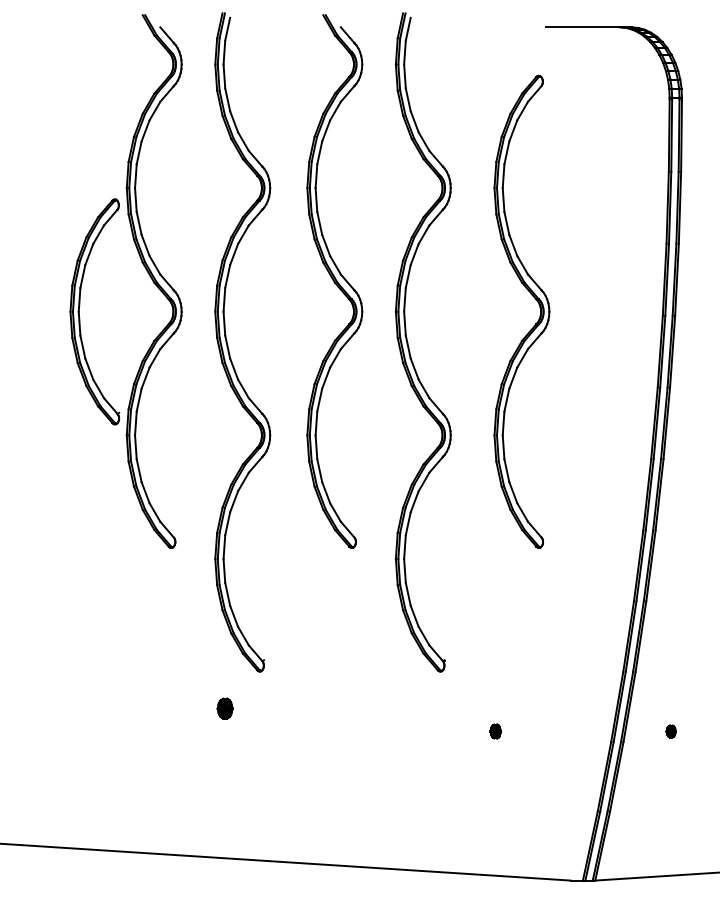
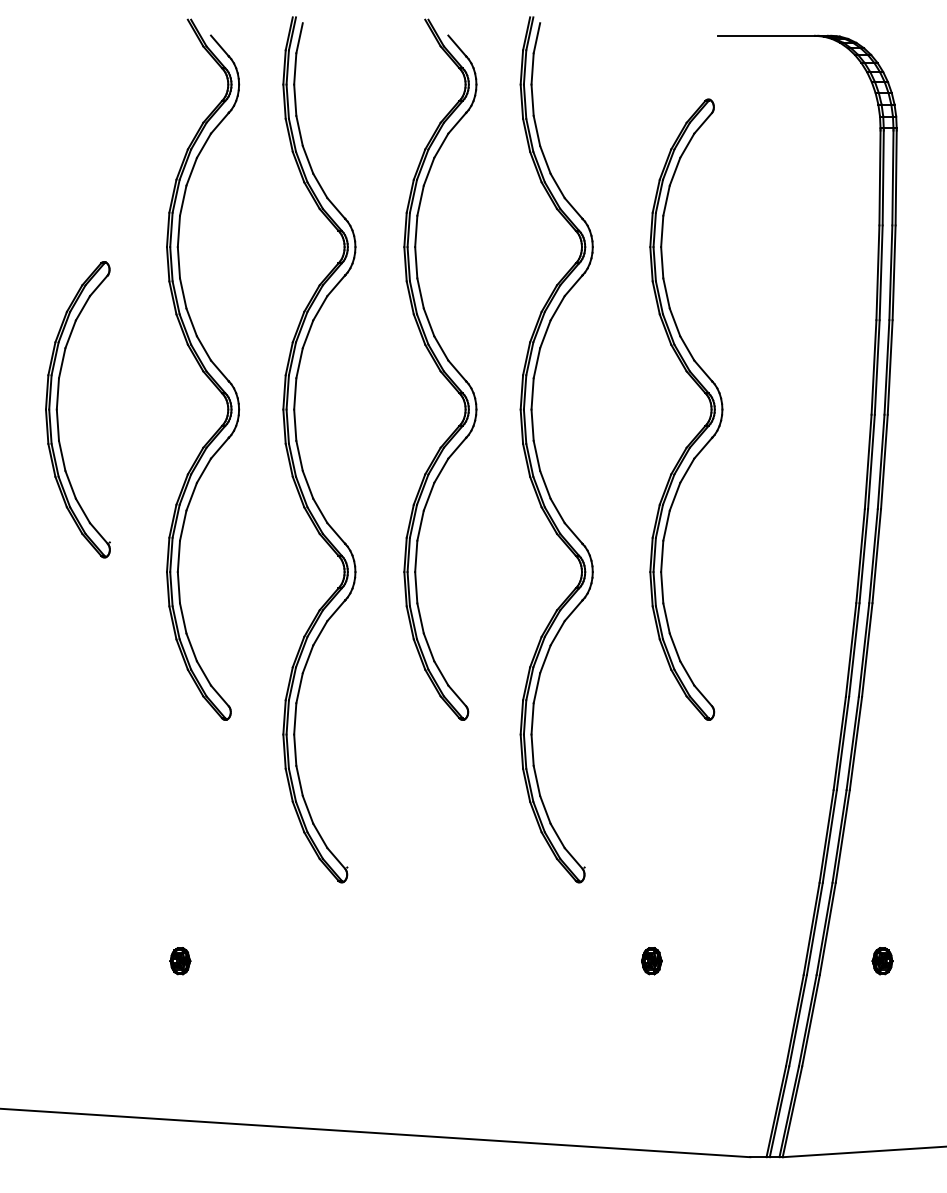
part: (80, 307) -> (58, 404), moved
part: (225, 708) -> (180, 961), moved
part: (495, 731) -> (651, 961), size x1.43
part: (671, 731) -> (882, 961), size x1.67

